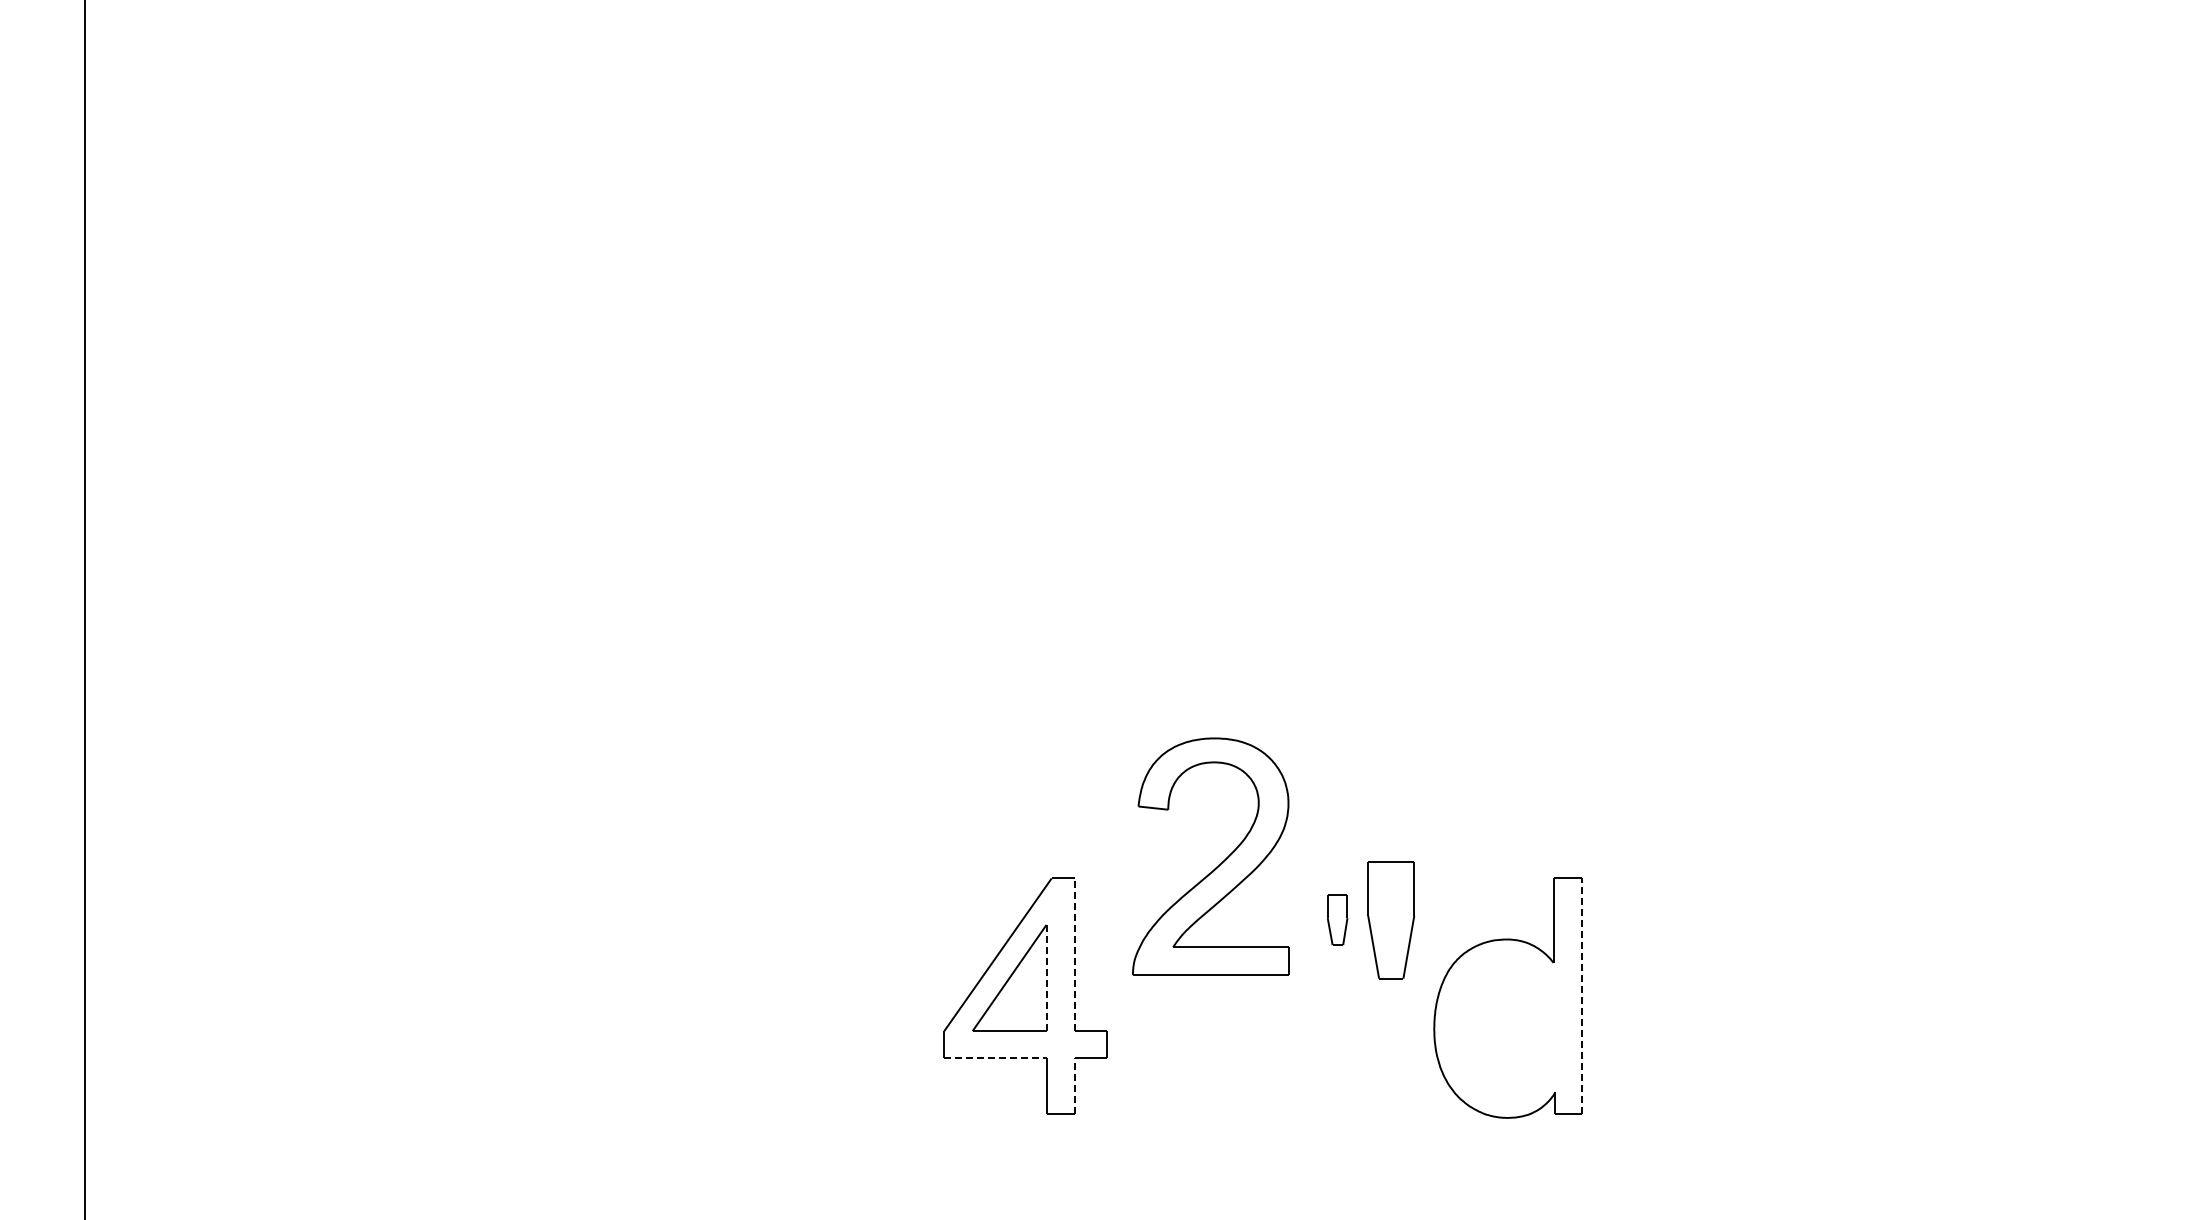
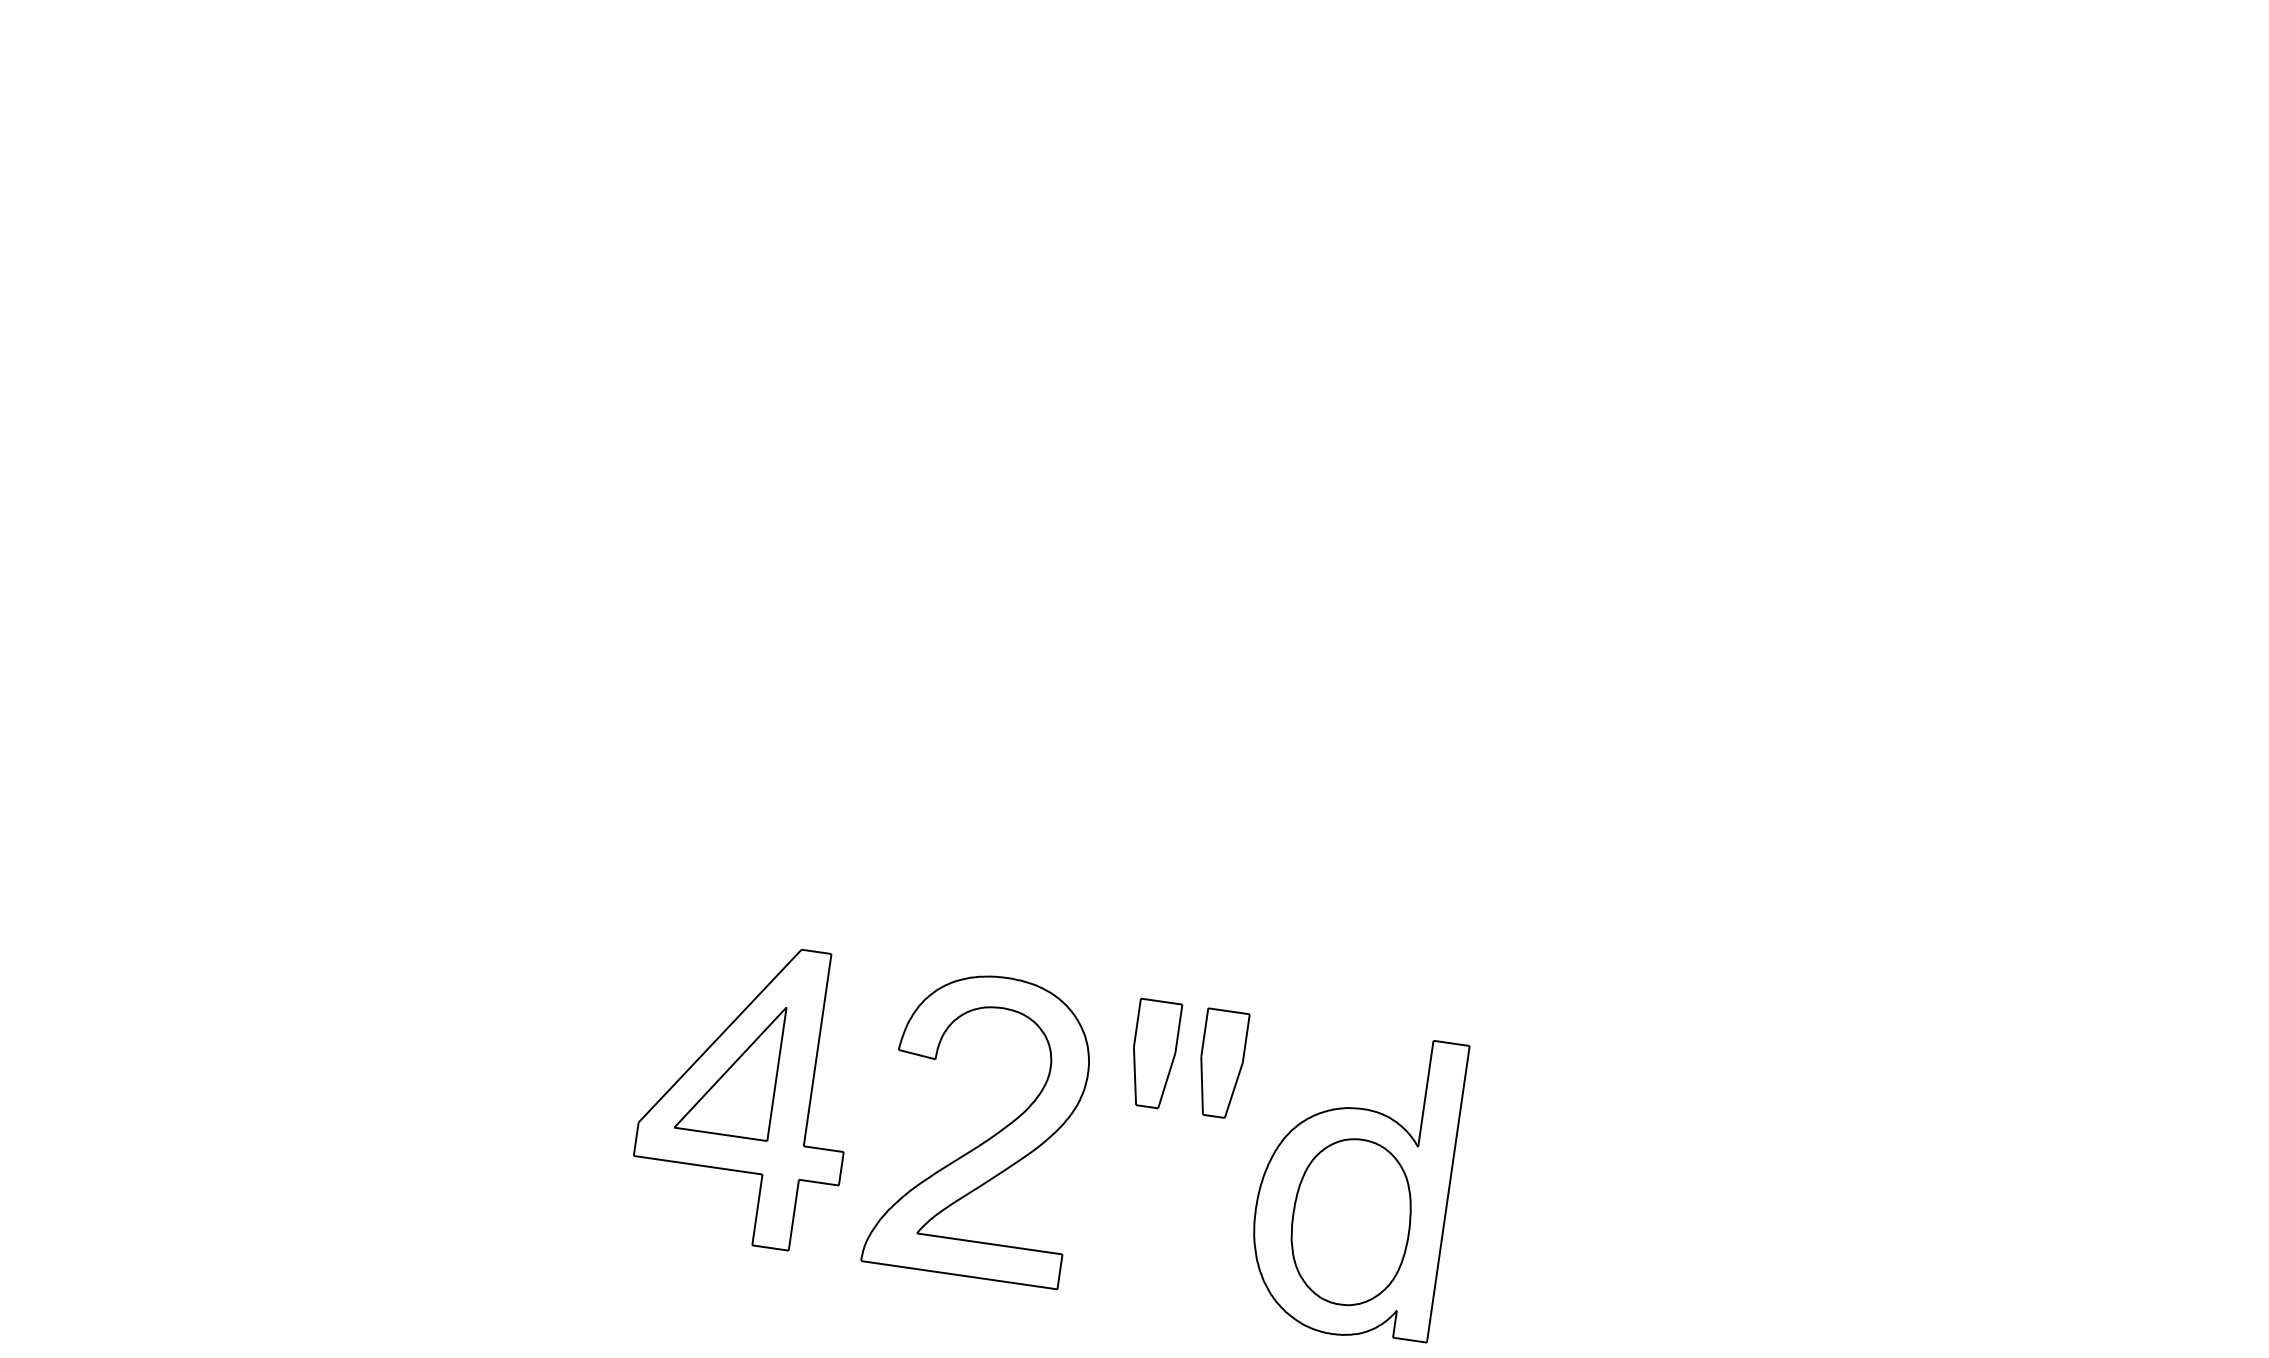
part: (1218, 864) -> (988, 1137), moved
part: (1337, 919) -> (1153, 1053), size x1.67
part: (1390, 919) -> (1220, 1062), size x0.71
line: (1075, 954) -> (817, 1049), dashed -> solid
line: (1046, 977) -> (777, 1073), dashed -> solid
line: (1582, 996) -> (1448, 1194), dashed -> solid
part: (1509, 1028) -> (1350, 1221), added
line: (995, 1057) -> (698, 1164), dashed -> solid
line: (1075, 1085) -> (793, 1214), dashed -> solid

